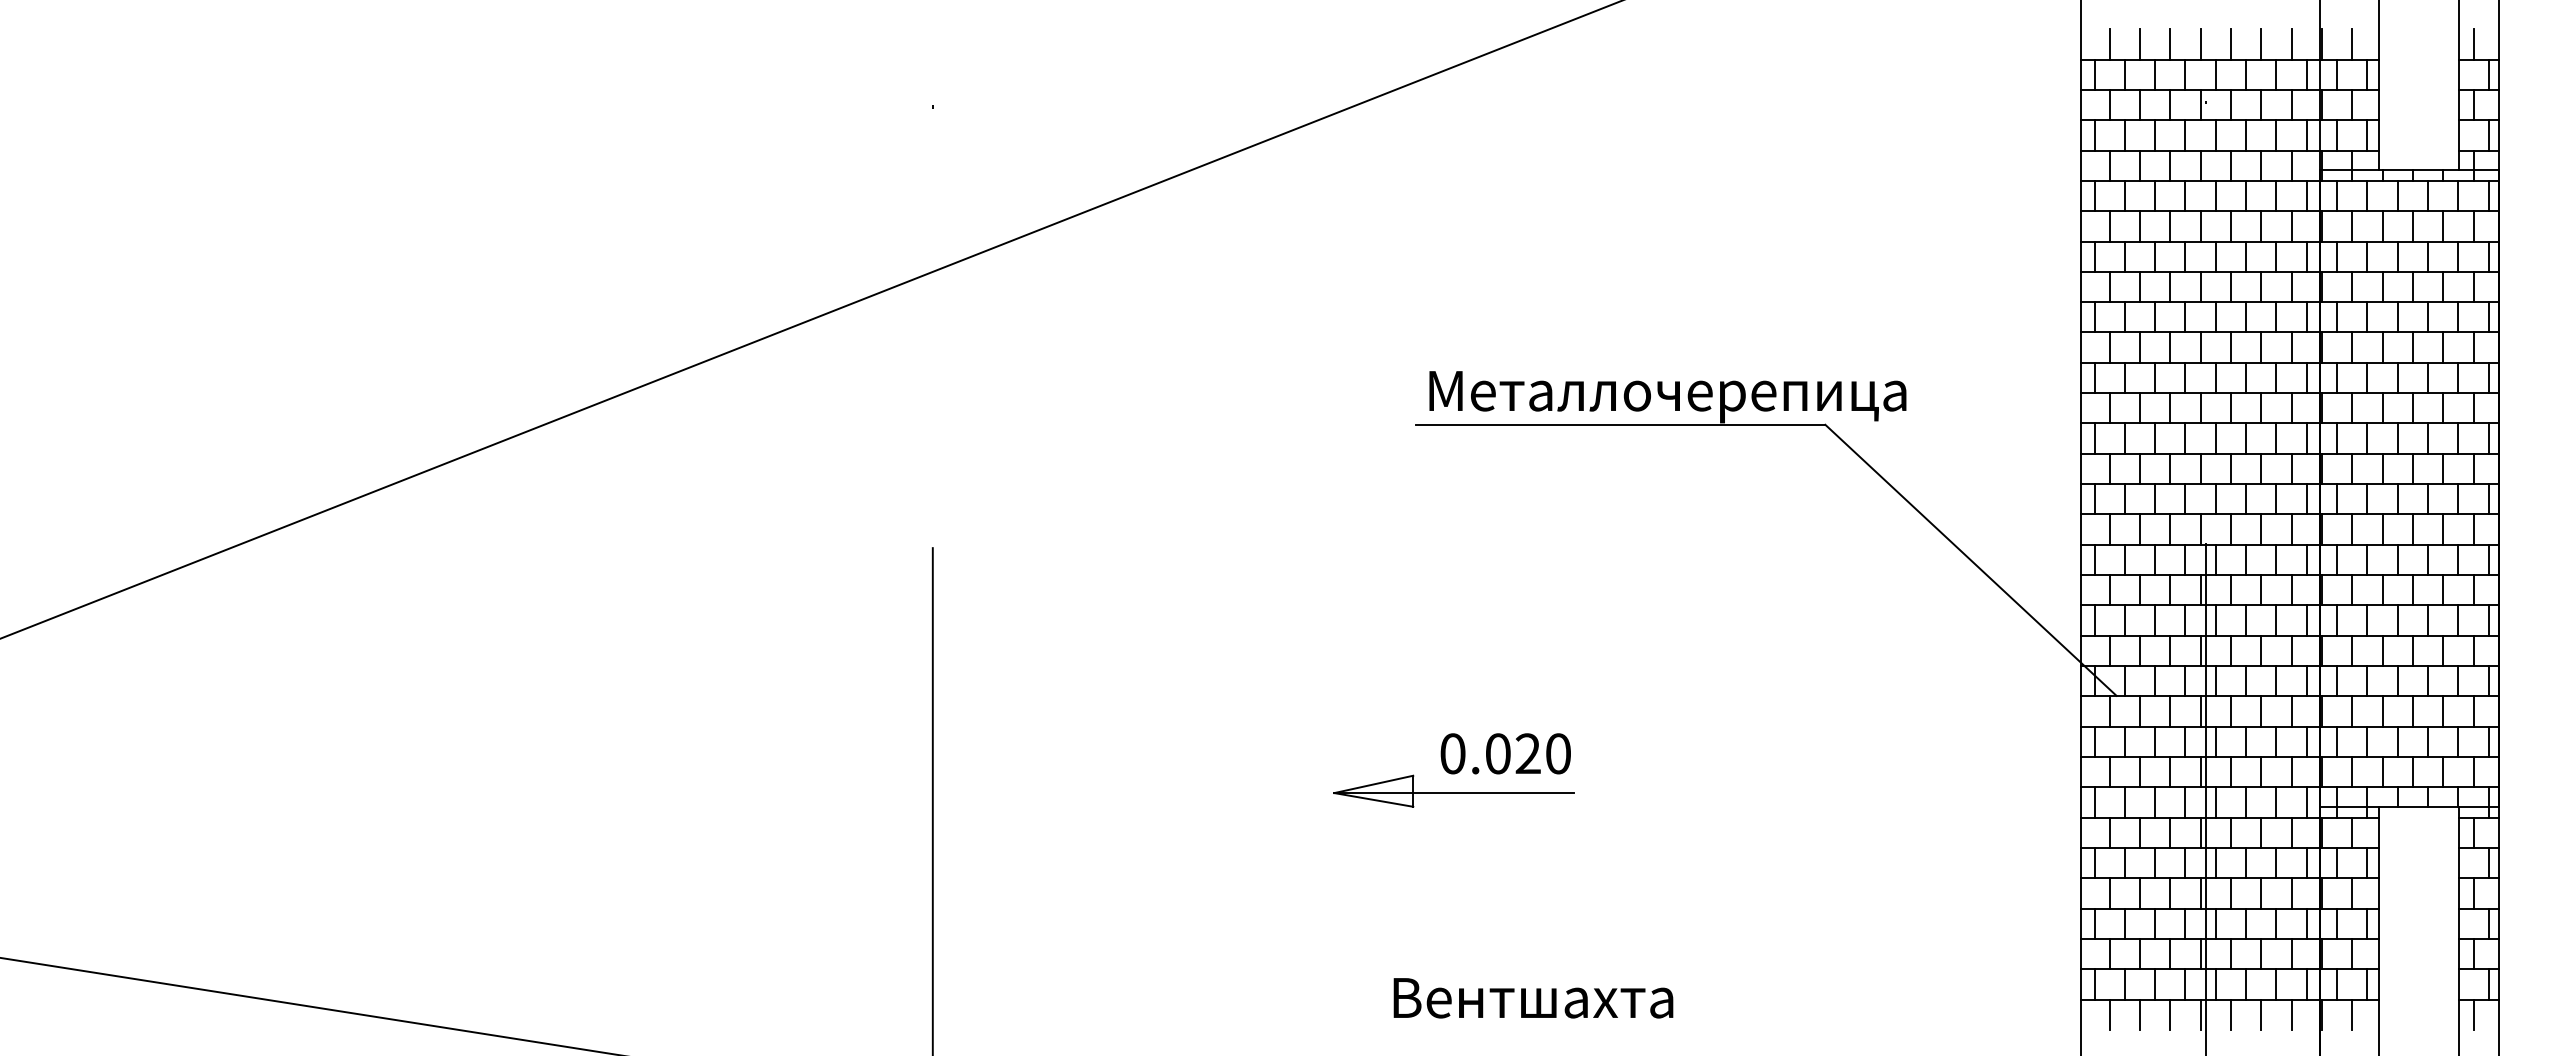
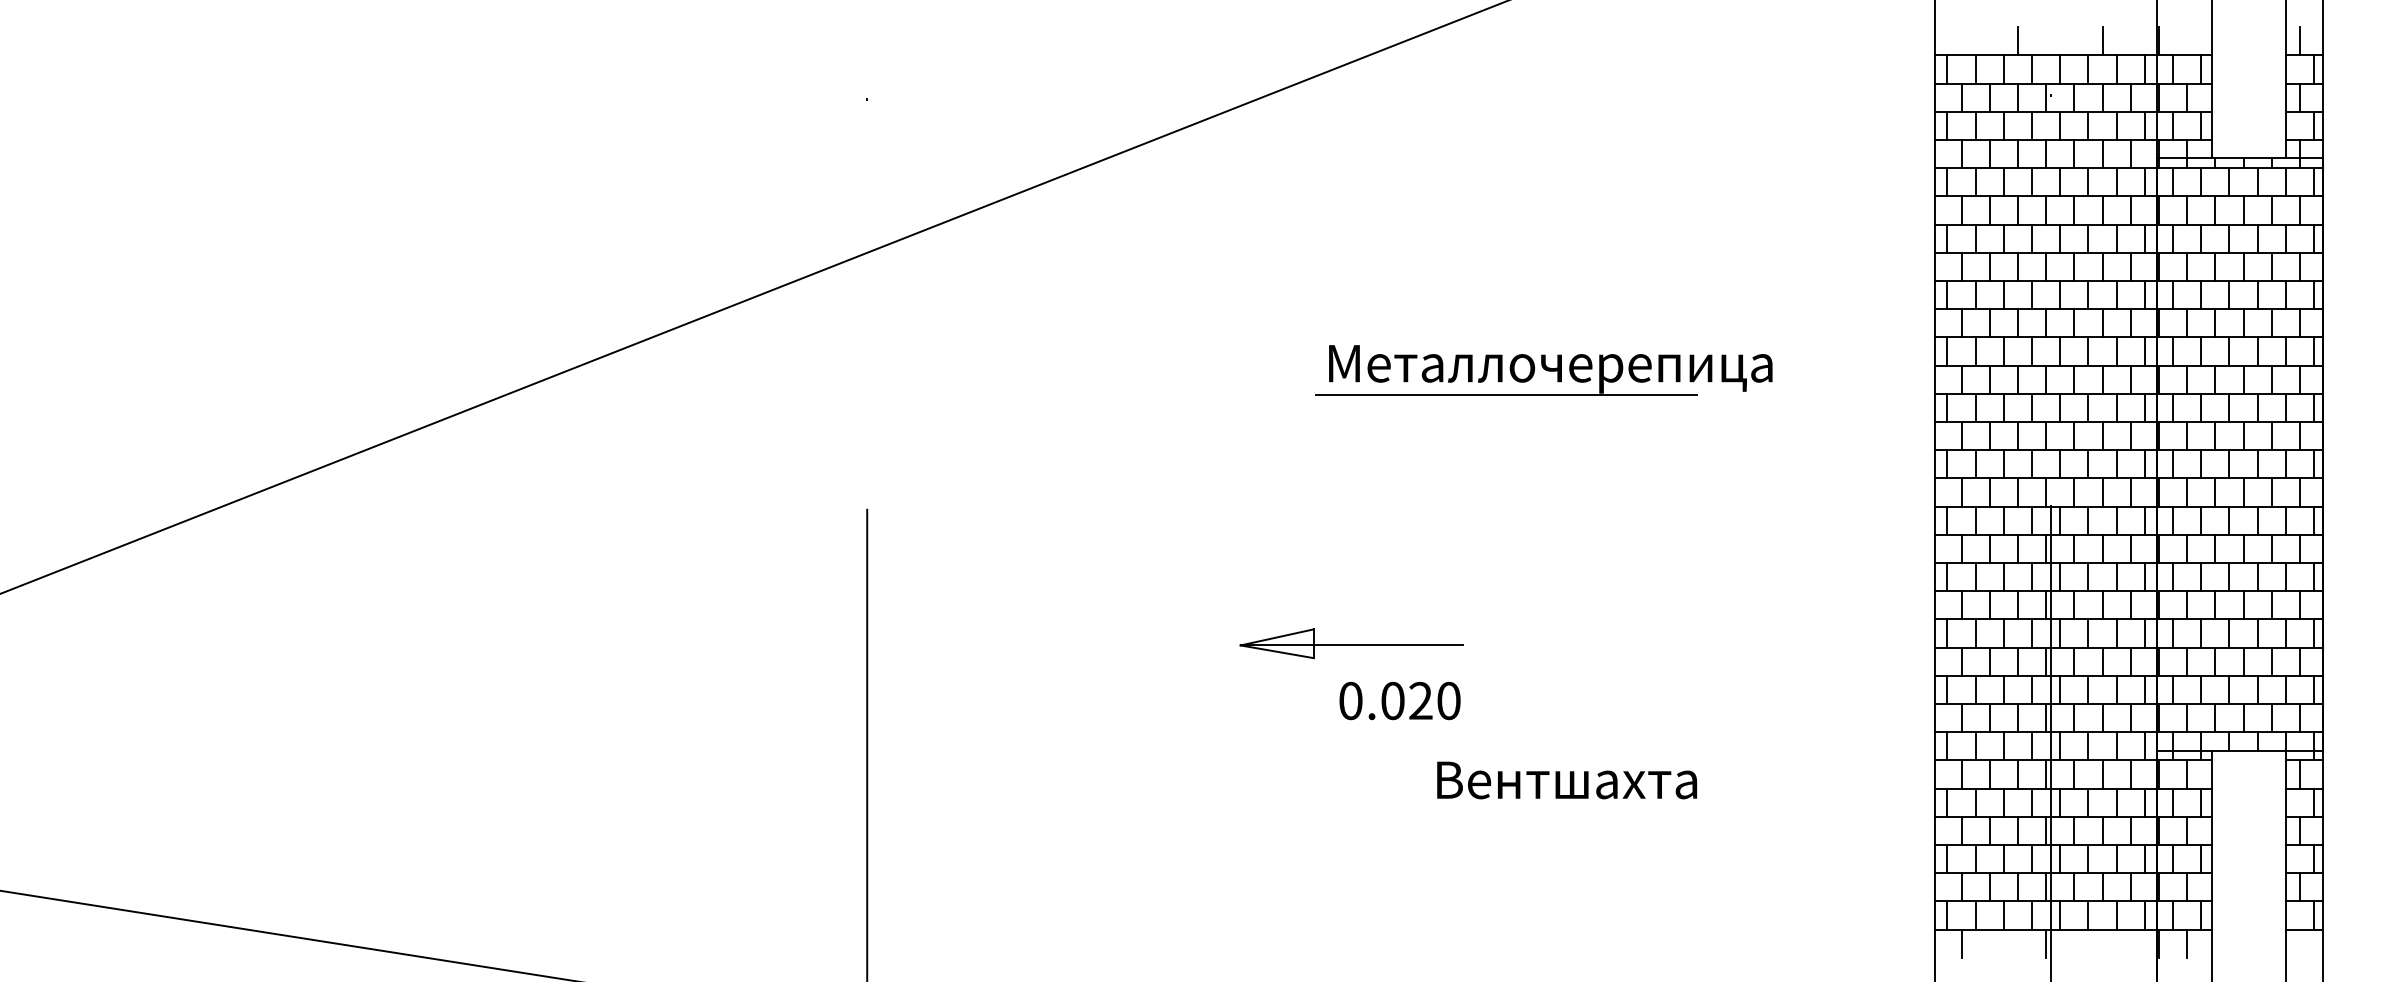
line: (2109, 44) -> (1961, 41), removed
line: (2139, 44) -> (1989, 41), removed
line: (2200, 44) -> (2046, 41), removed
line: (2230, 44) -> (2073, 41), removed
line: (2291, 44) -> (2130, 41), removed
line: (2352, 44) -> (2187, 41), removed
line: (1970, 559) -> (1832, 520), removed
part: (1453, 790) -> (1351, 643), moved
text: (1533, 998) -> (1567, 780), moved
line: (2139, 1014) -> (1989, 943), removed
line: (2170, 1014) -> (2018, 943), removed
line: (2230, 1014) -> (2073, 943), removed
line: (2261, 1014) -> (2102, 943), removed
line: (2291, 1014) -> (2130, 943), removed
line: (2473, 1014) -> (2299, 943), removed

